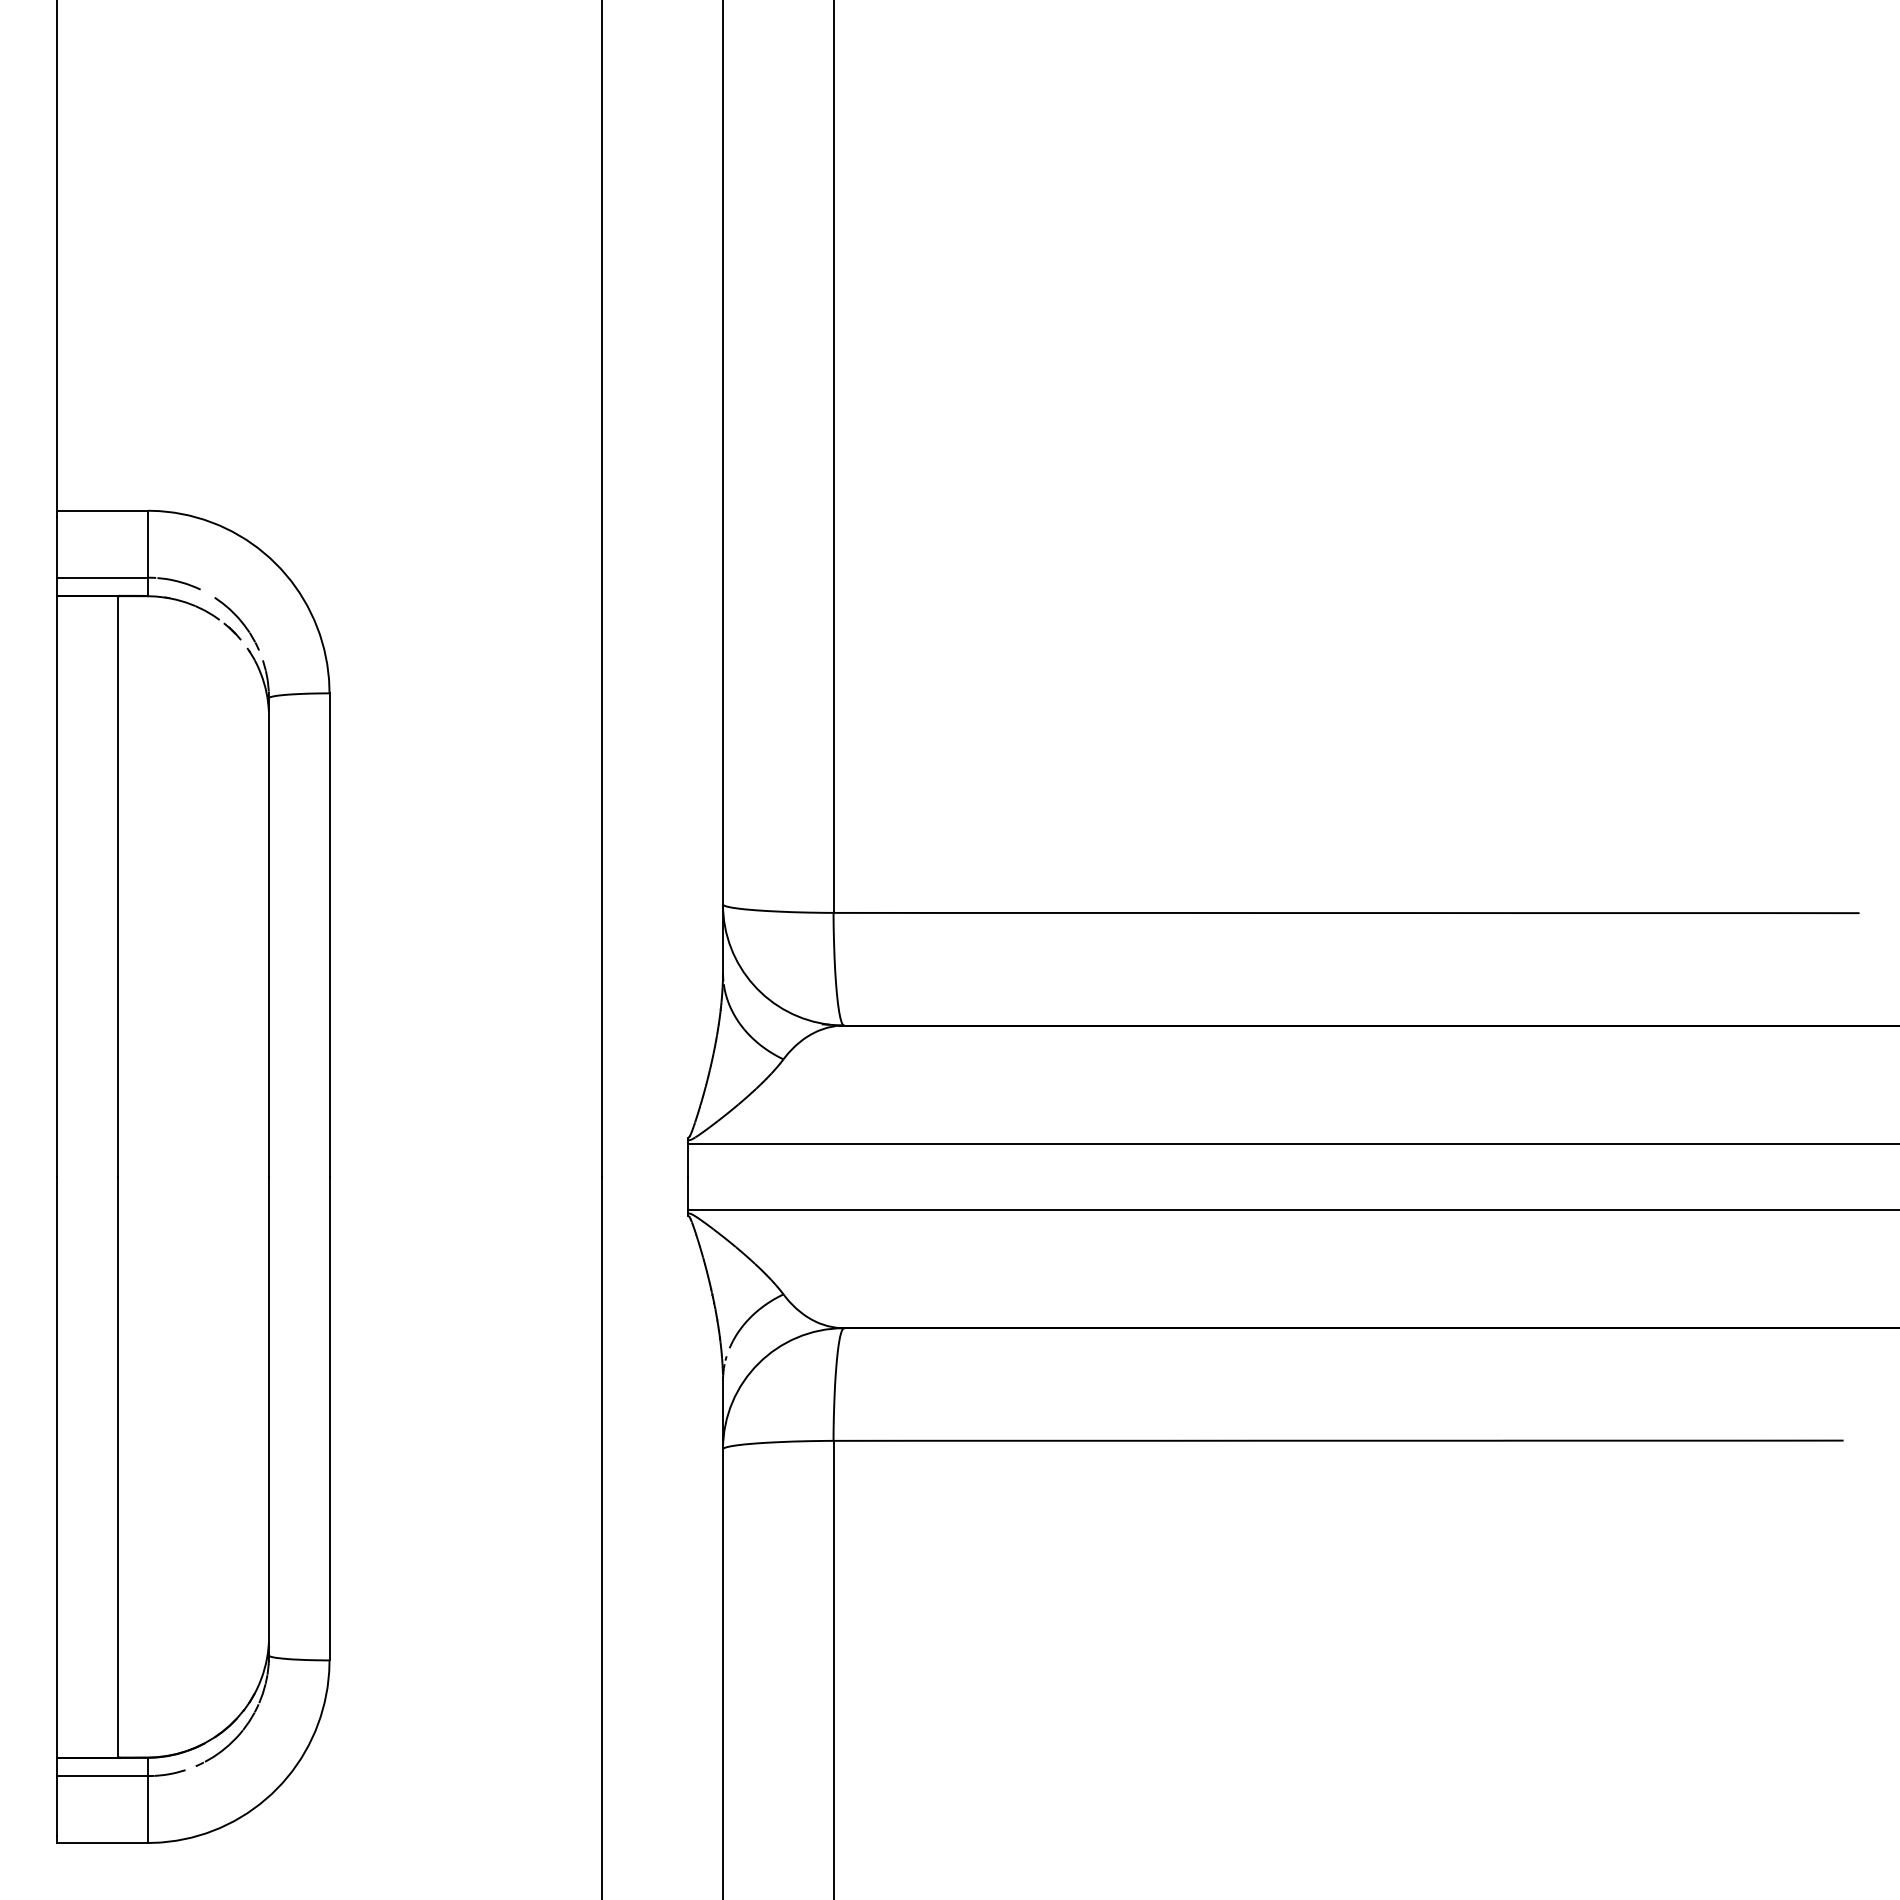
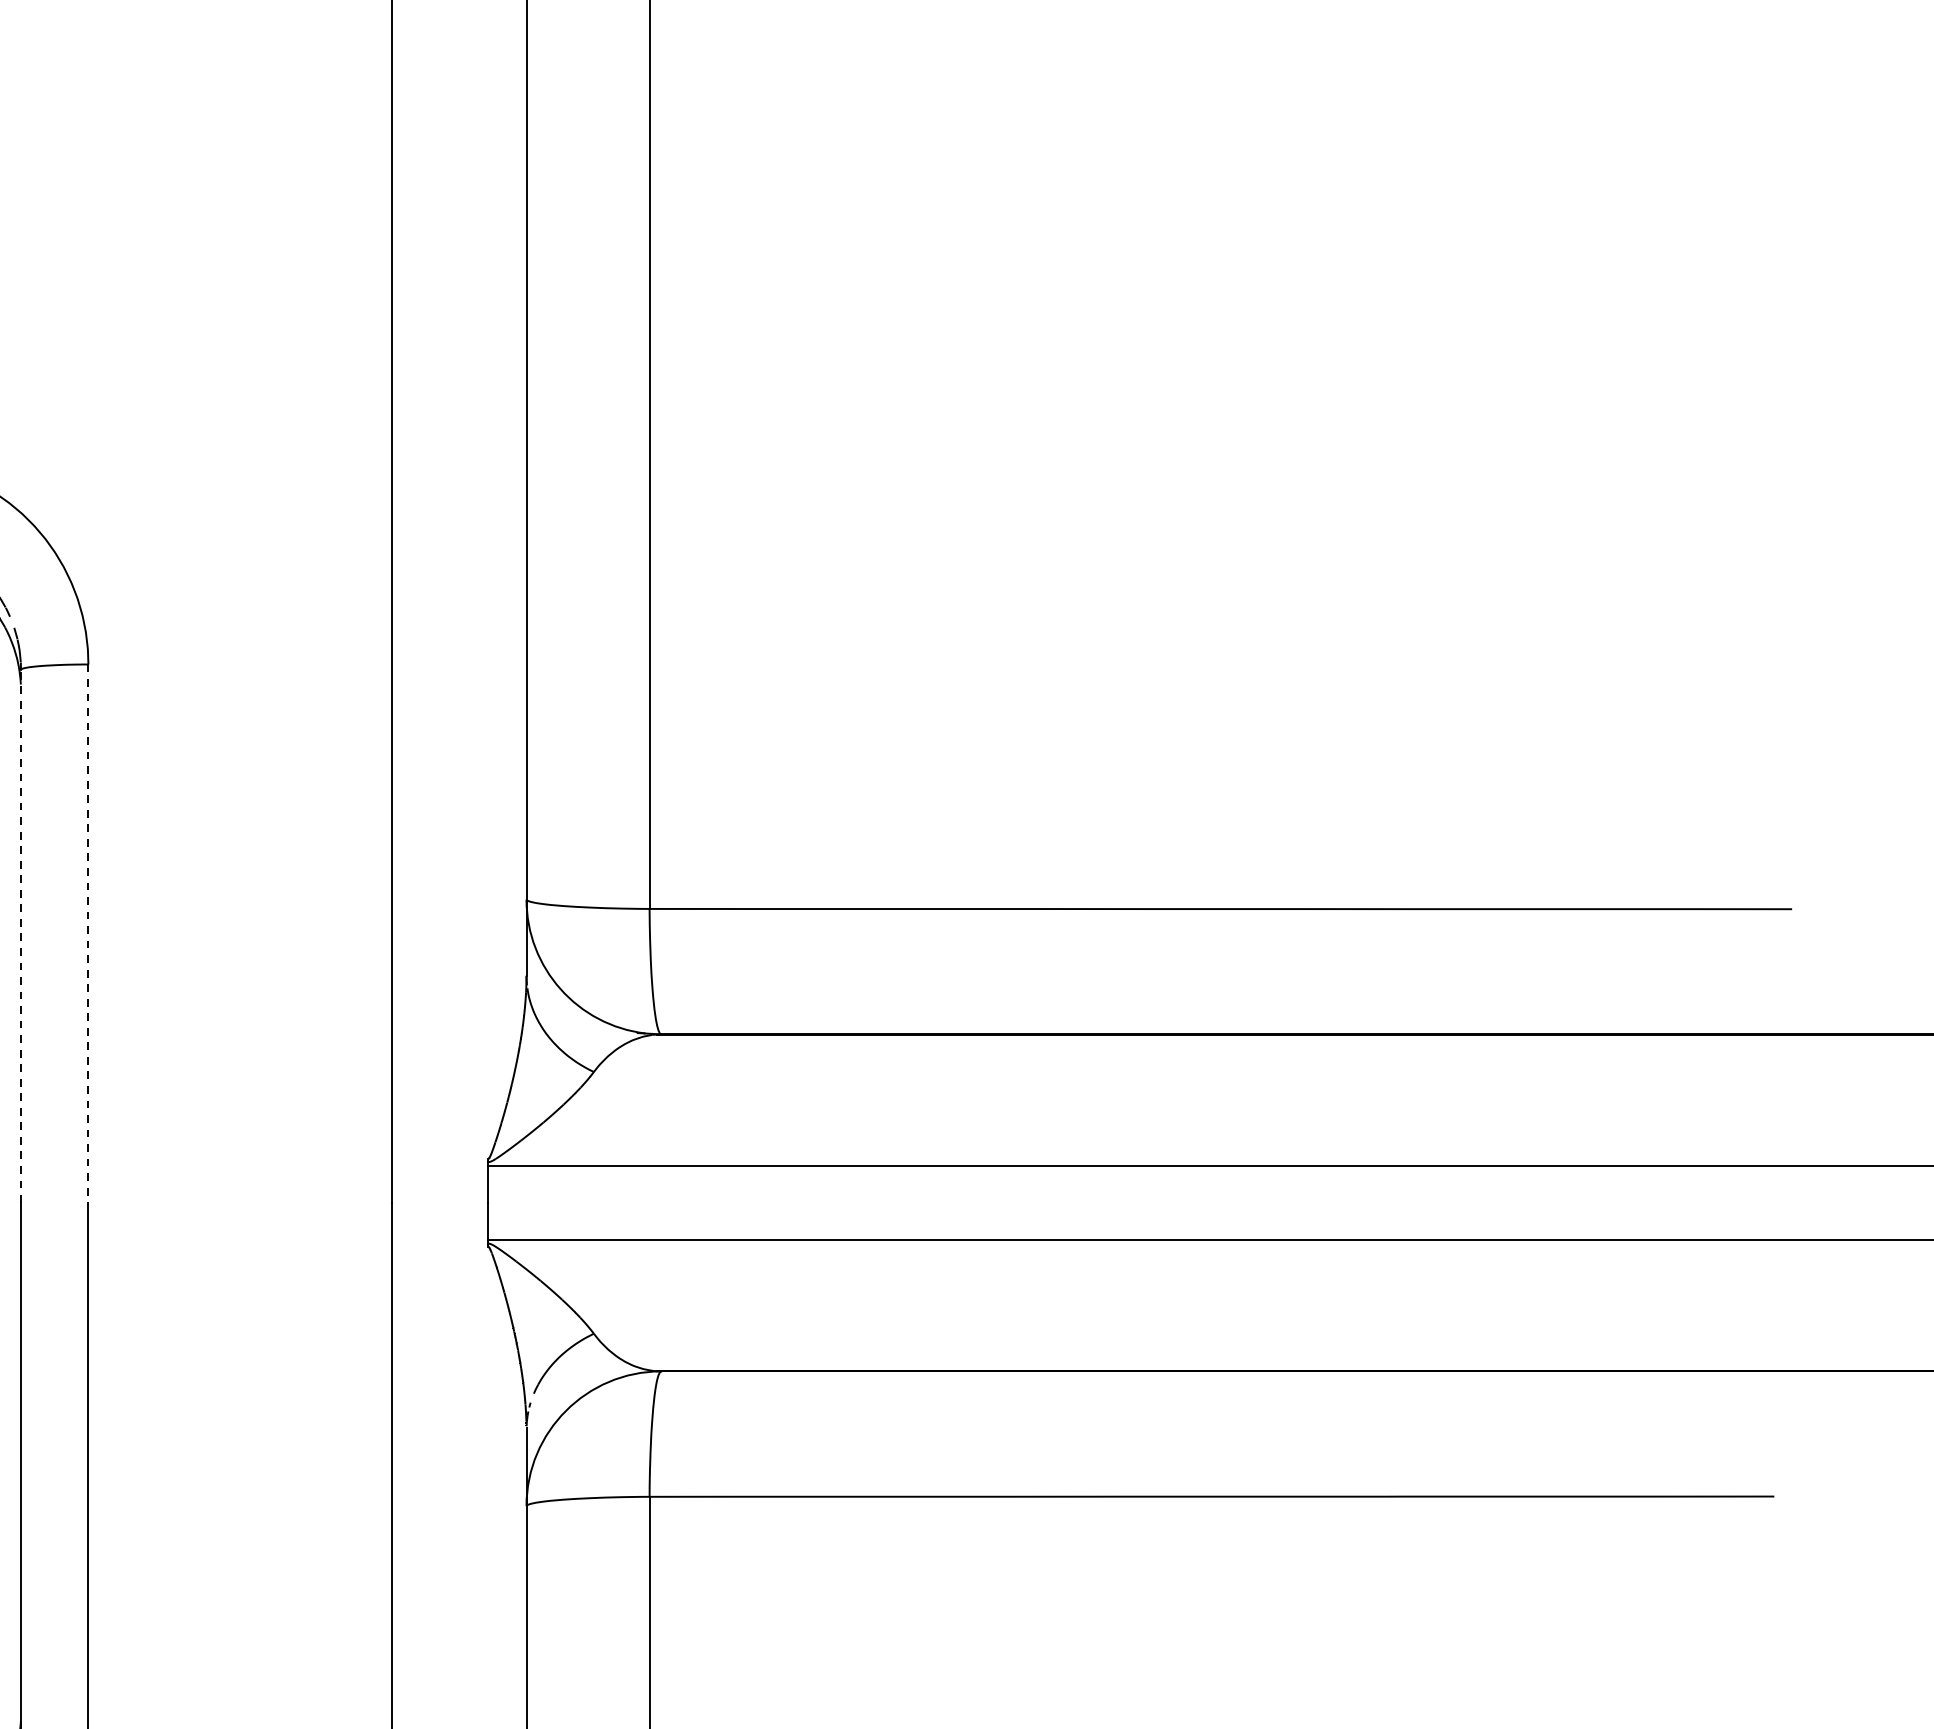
line: (329, 935) -> (88, 934), solid -> dashed
line: (269, 937) -> (21, 936), solid -> dashed

